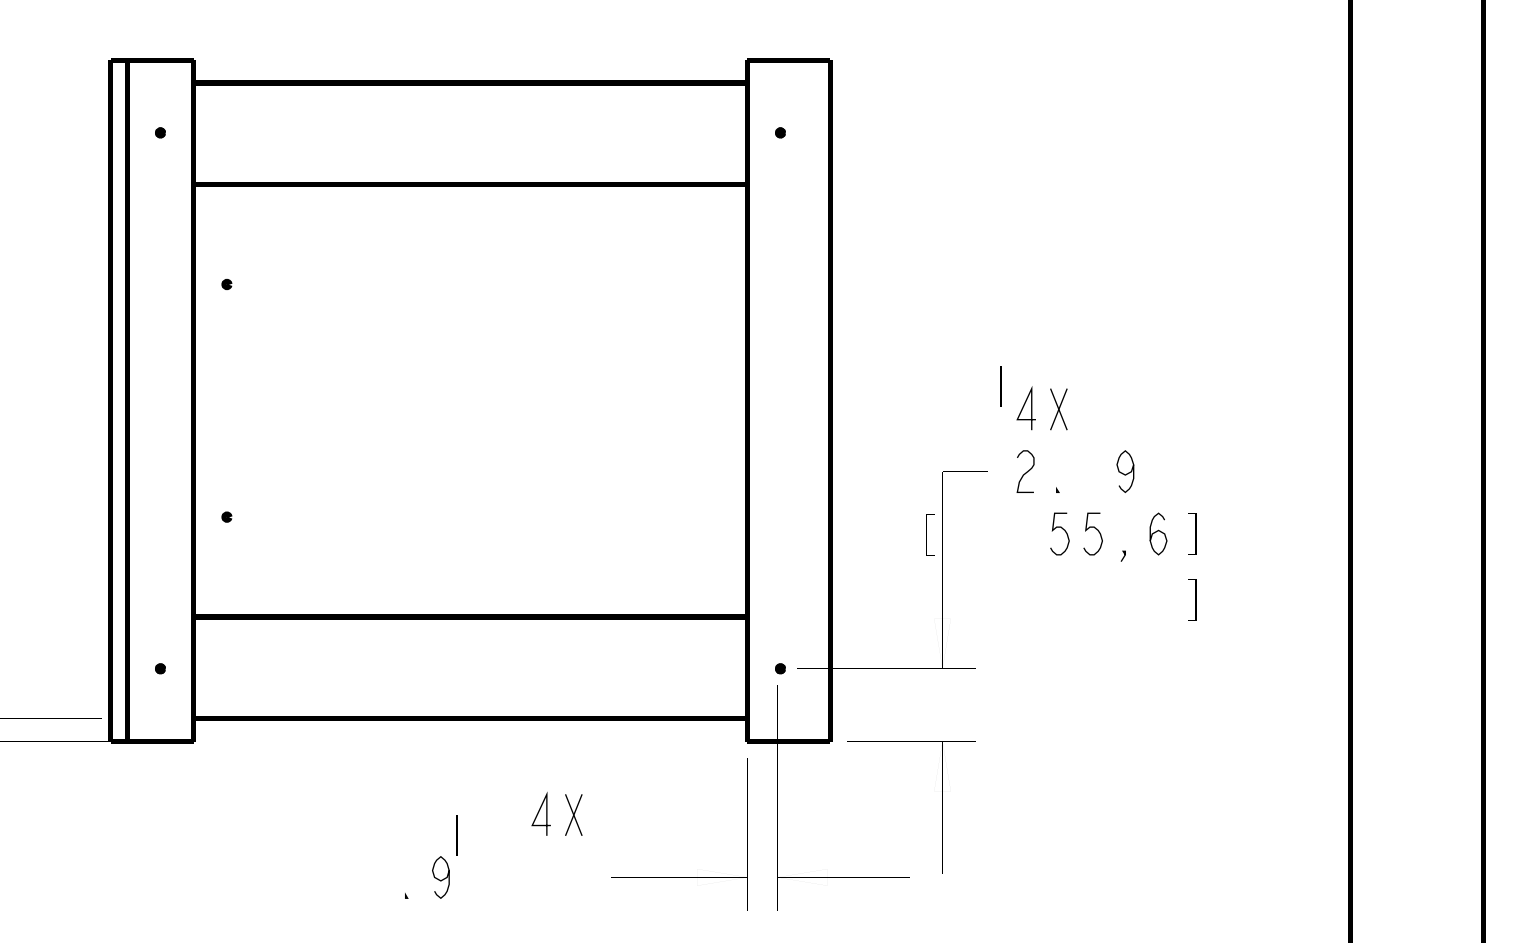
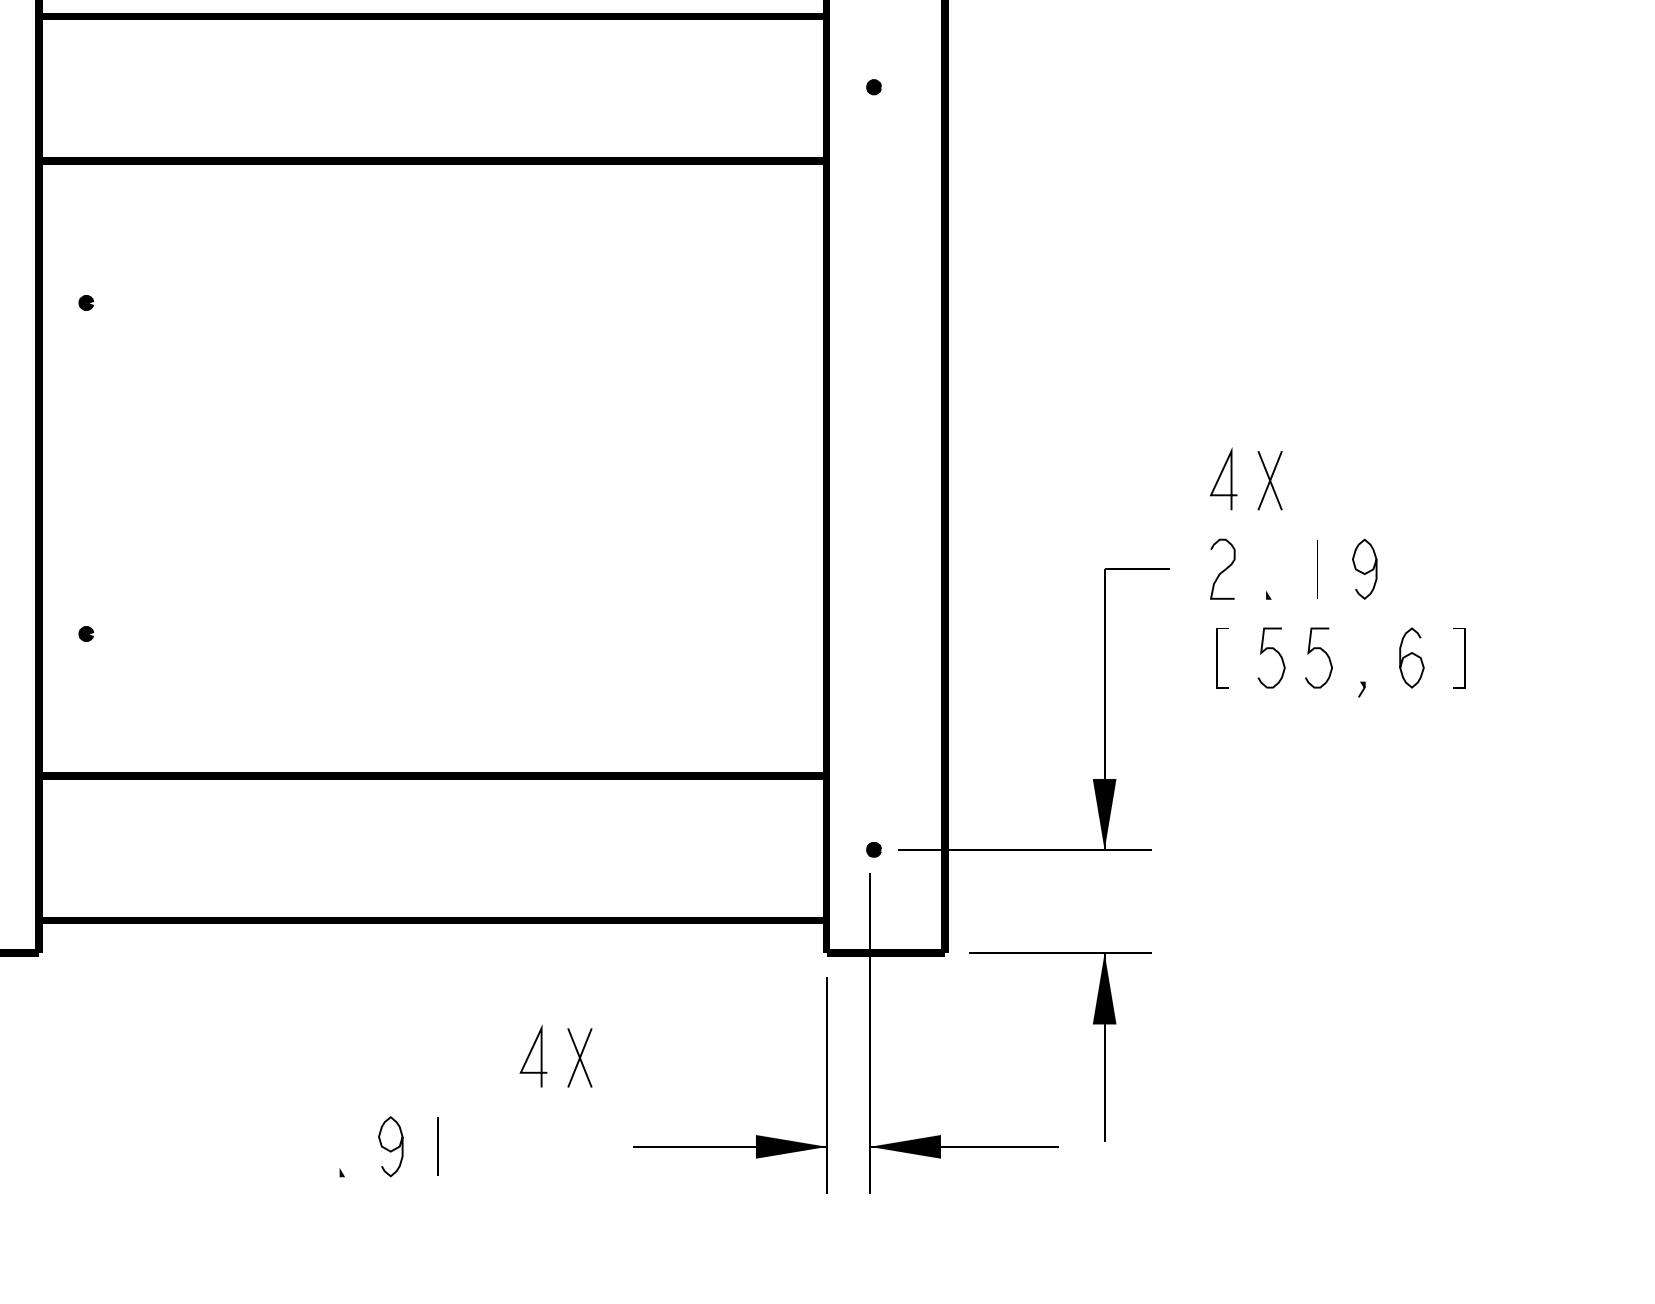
line: (1000, 386) -> (1316, 569), moved
line: (926, 534) -> (1216, 657), moved
line: (1195, 599) -> (1464, 751), removed
fill: (942, 643) -> (1104, 813), added
fill: (942, 766) -> (1104, 988), added
line: (456, 835) -> (437, 1146), moved
fill: (722, 877) -> (791, 1146), added
fill: (802, 877) -> (905, 1146), added

